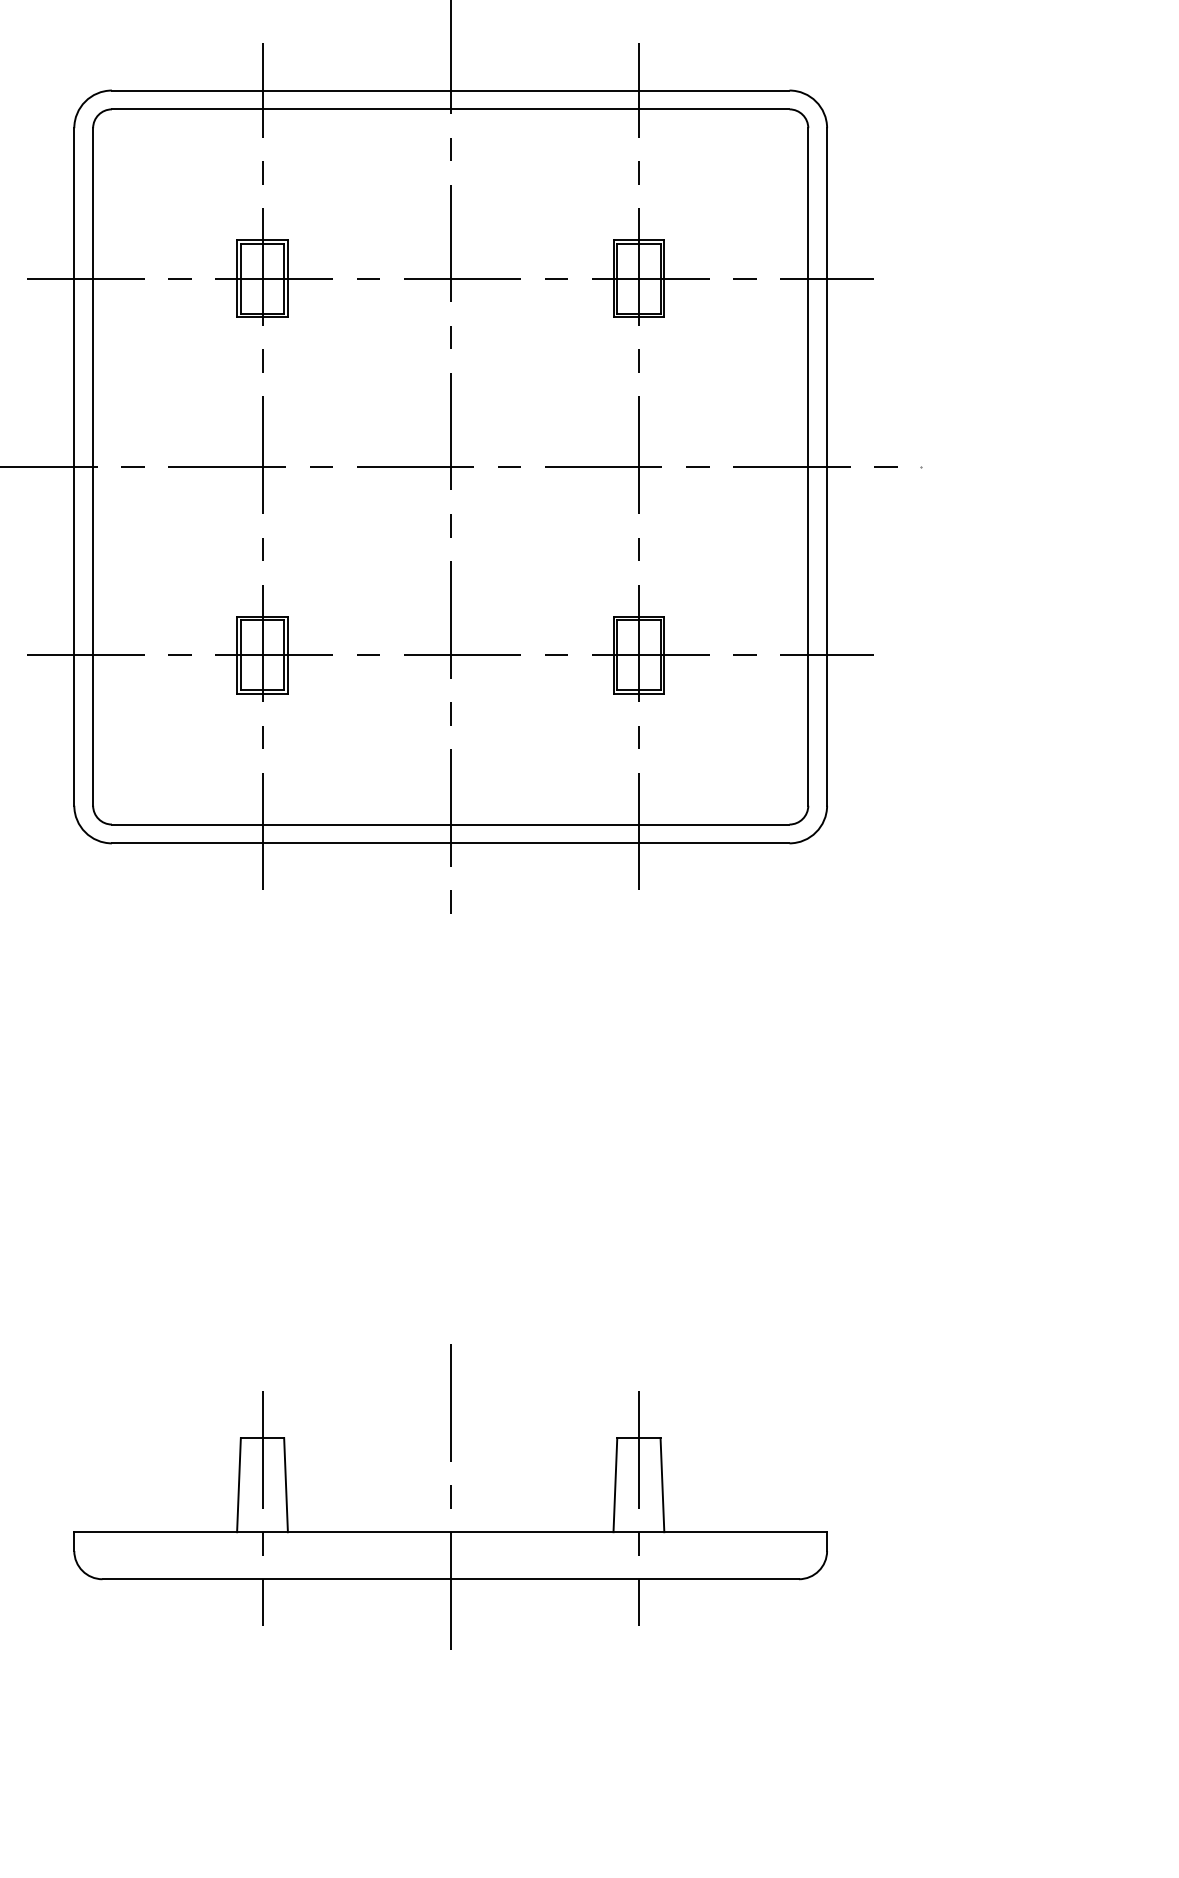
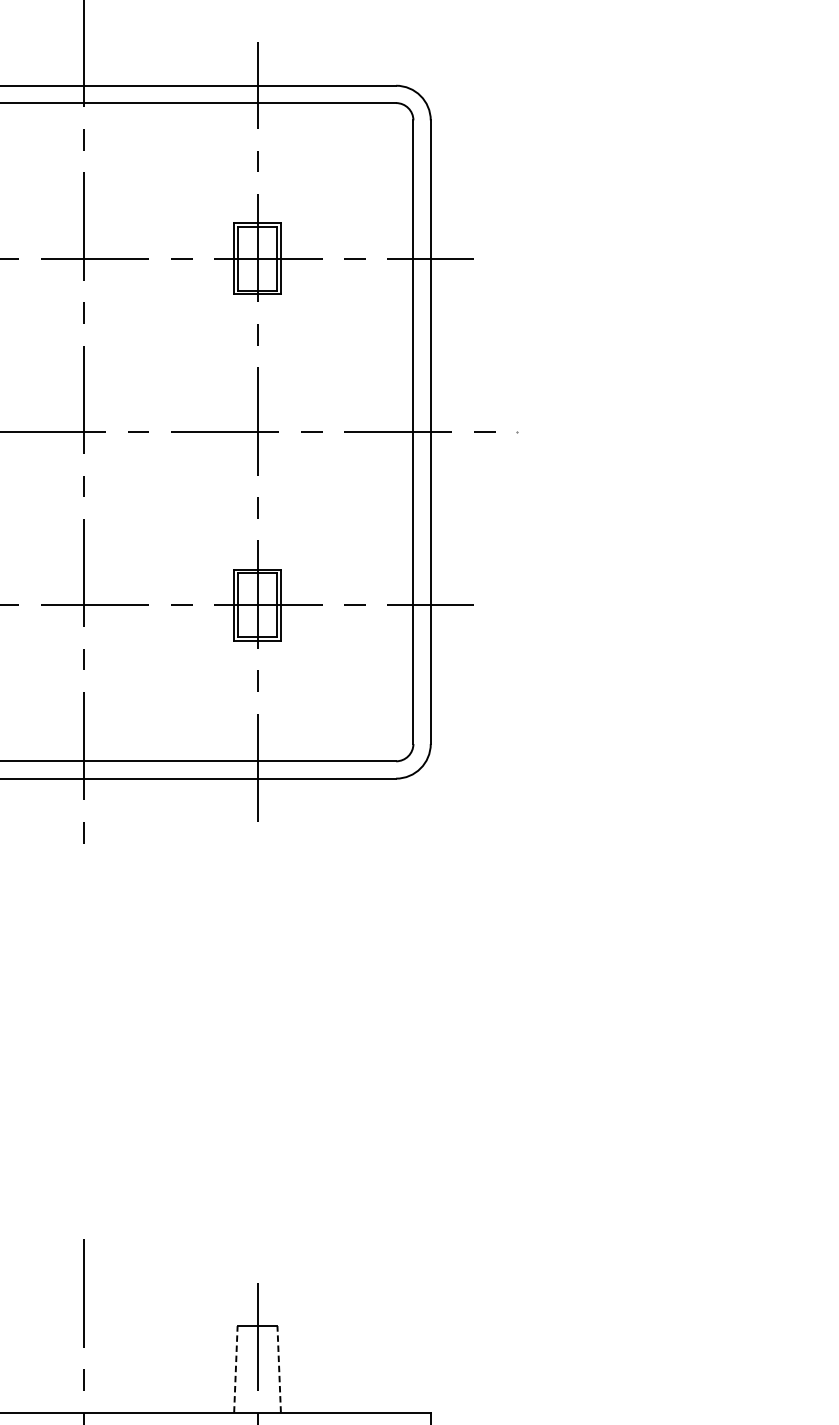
line: (615, 1484) -> (235, 1368), solid -> dashed
line: (662, 1484) -> (279, 1368), solid -> dashed

